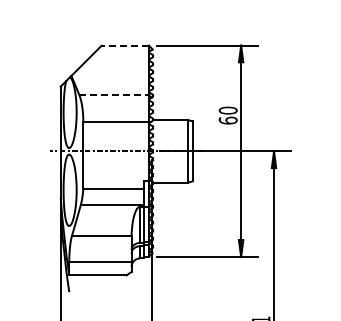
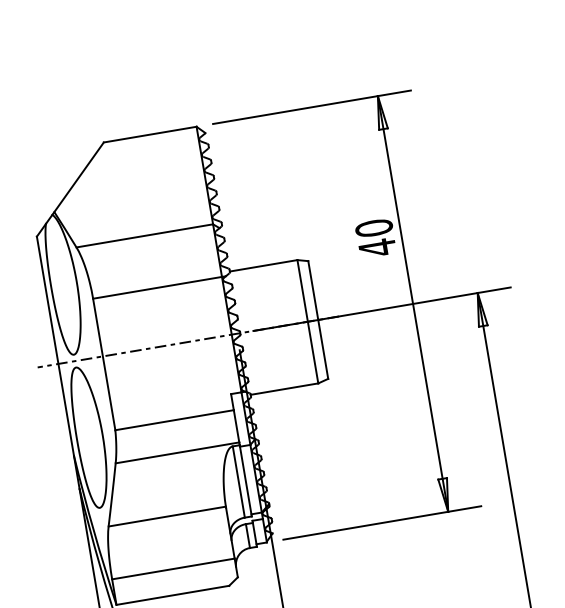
line: (125, 45) -> (150, 134), dashed -> solid
line: (114, 95) -> (145, 236), dashed -> solid
text: (227, 120) -> (375, 247), 60 -> 40

